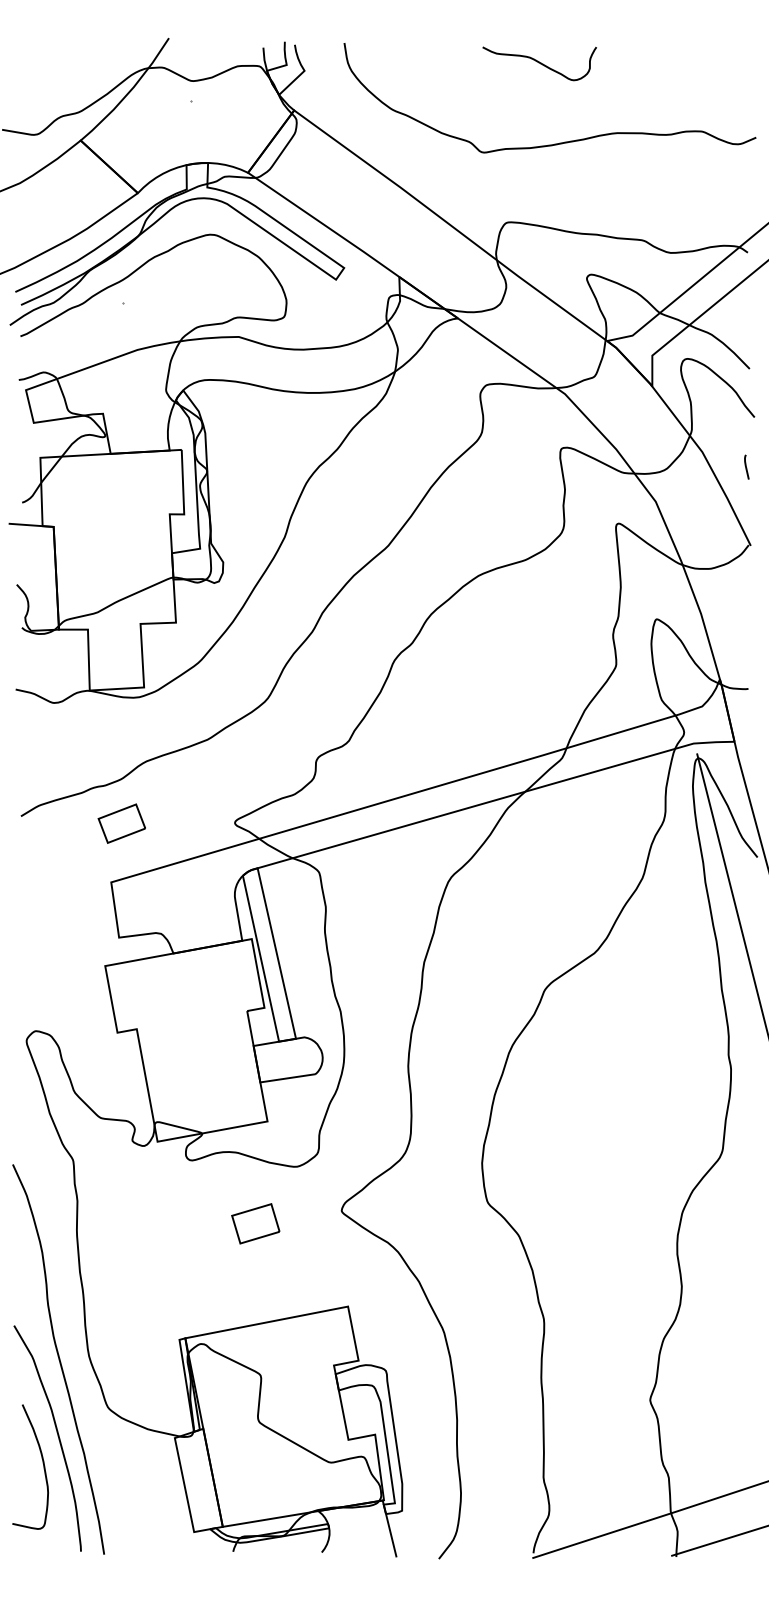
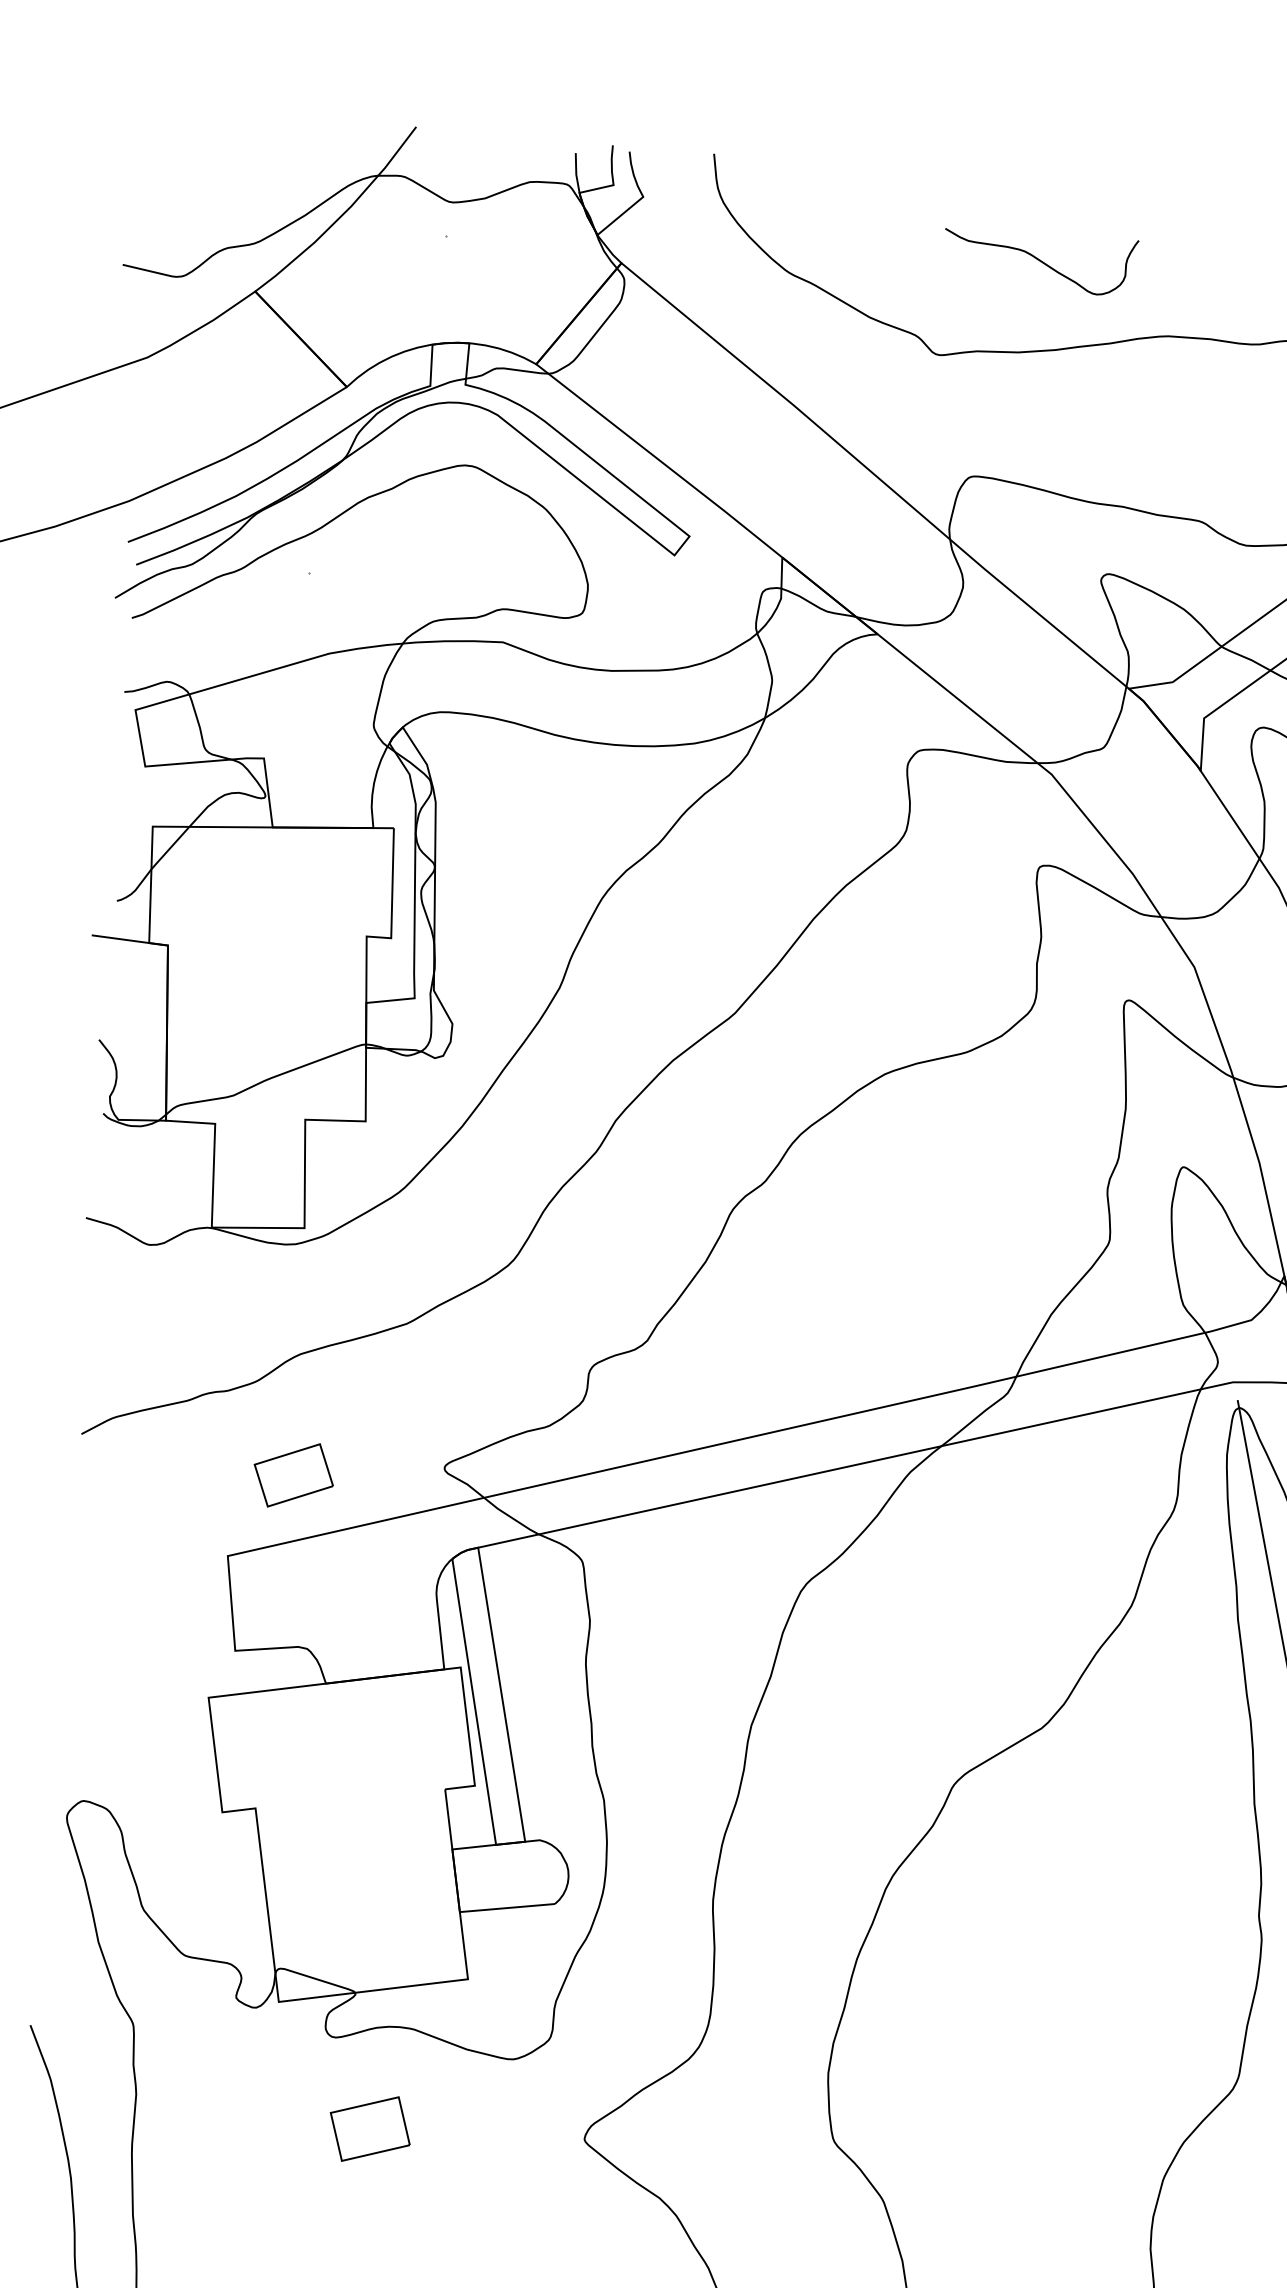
curve: (539, 63) -> (1040, 262), moved
part: (121, 823) -> (293, 1475), moved
part: (255, 1223) -> (369, 2128), moved

